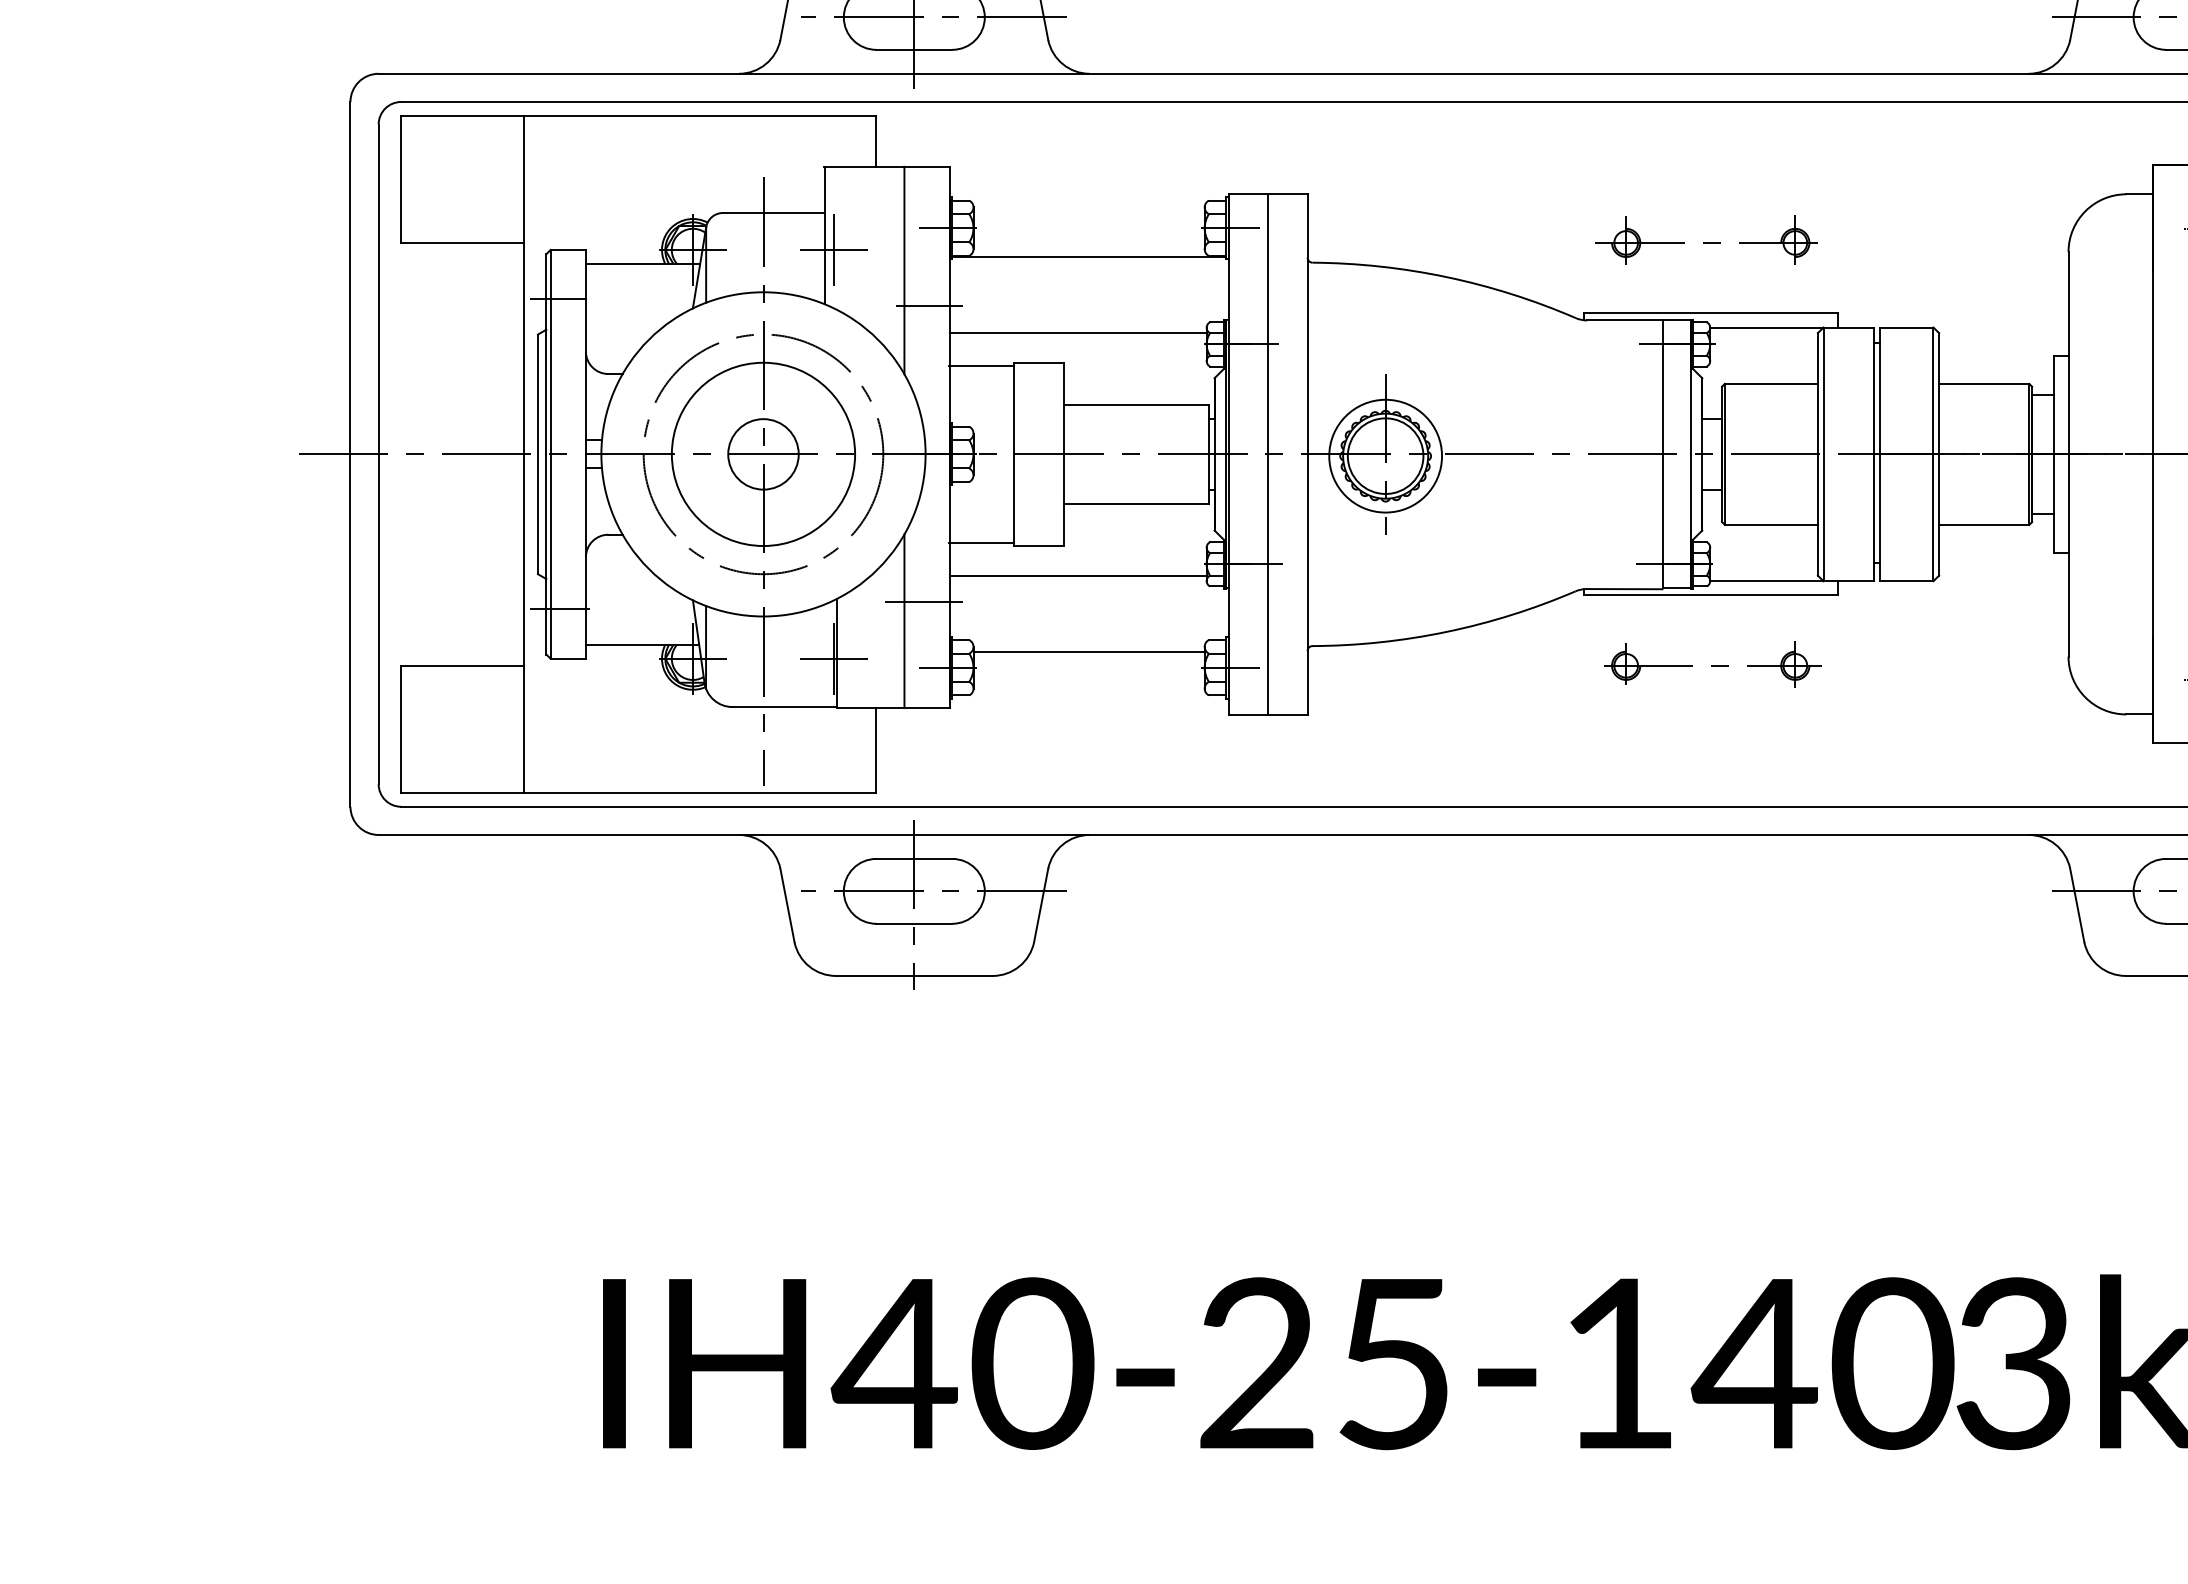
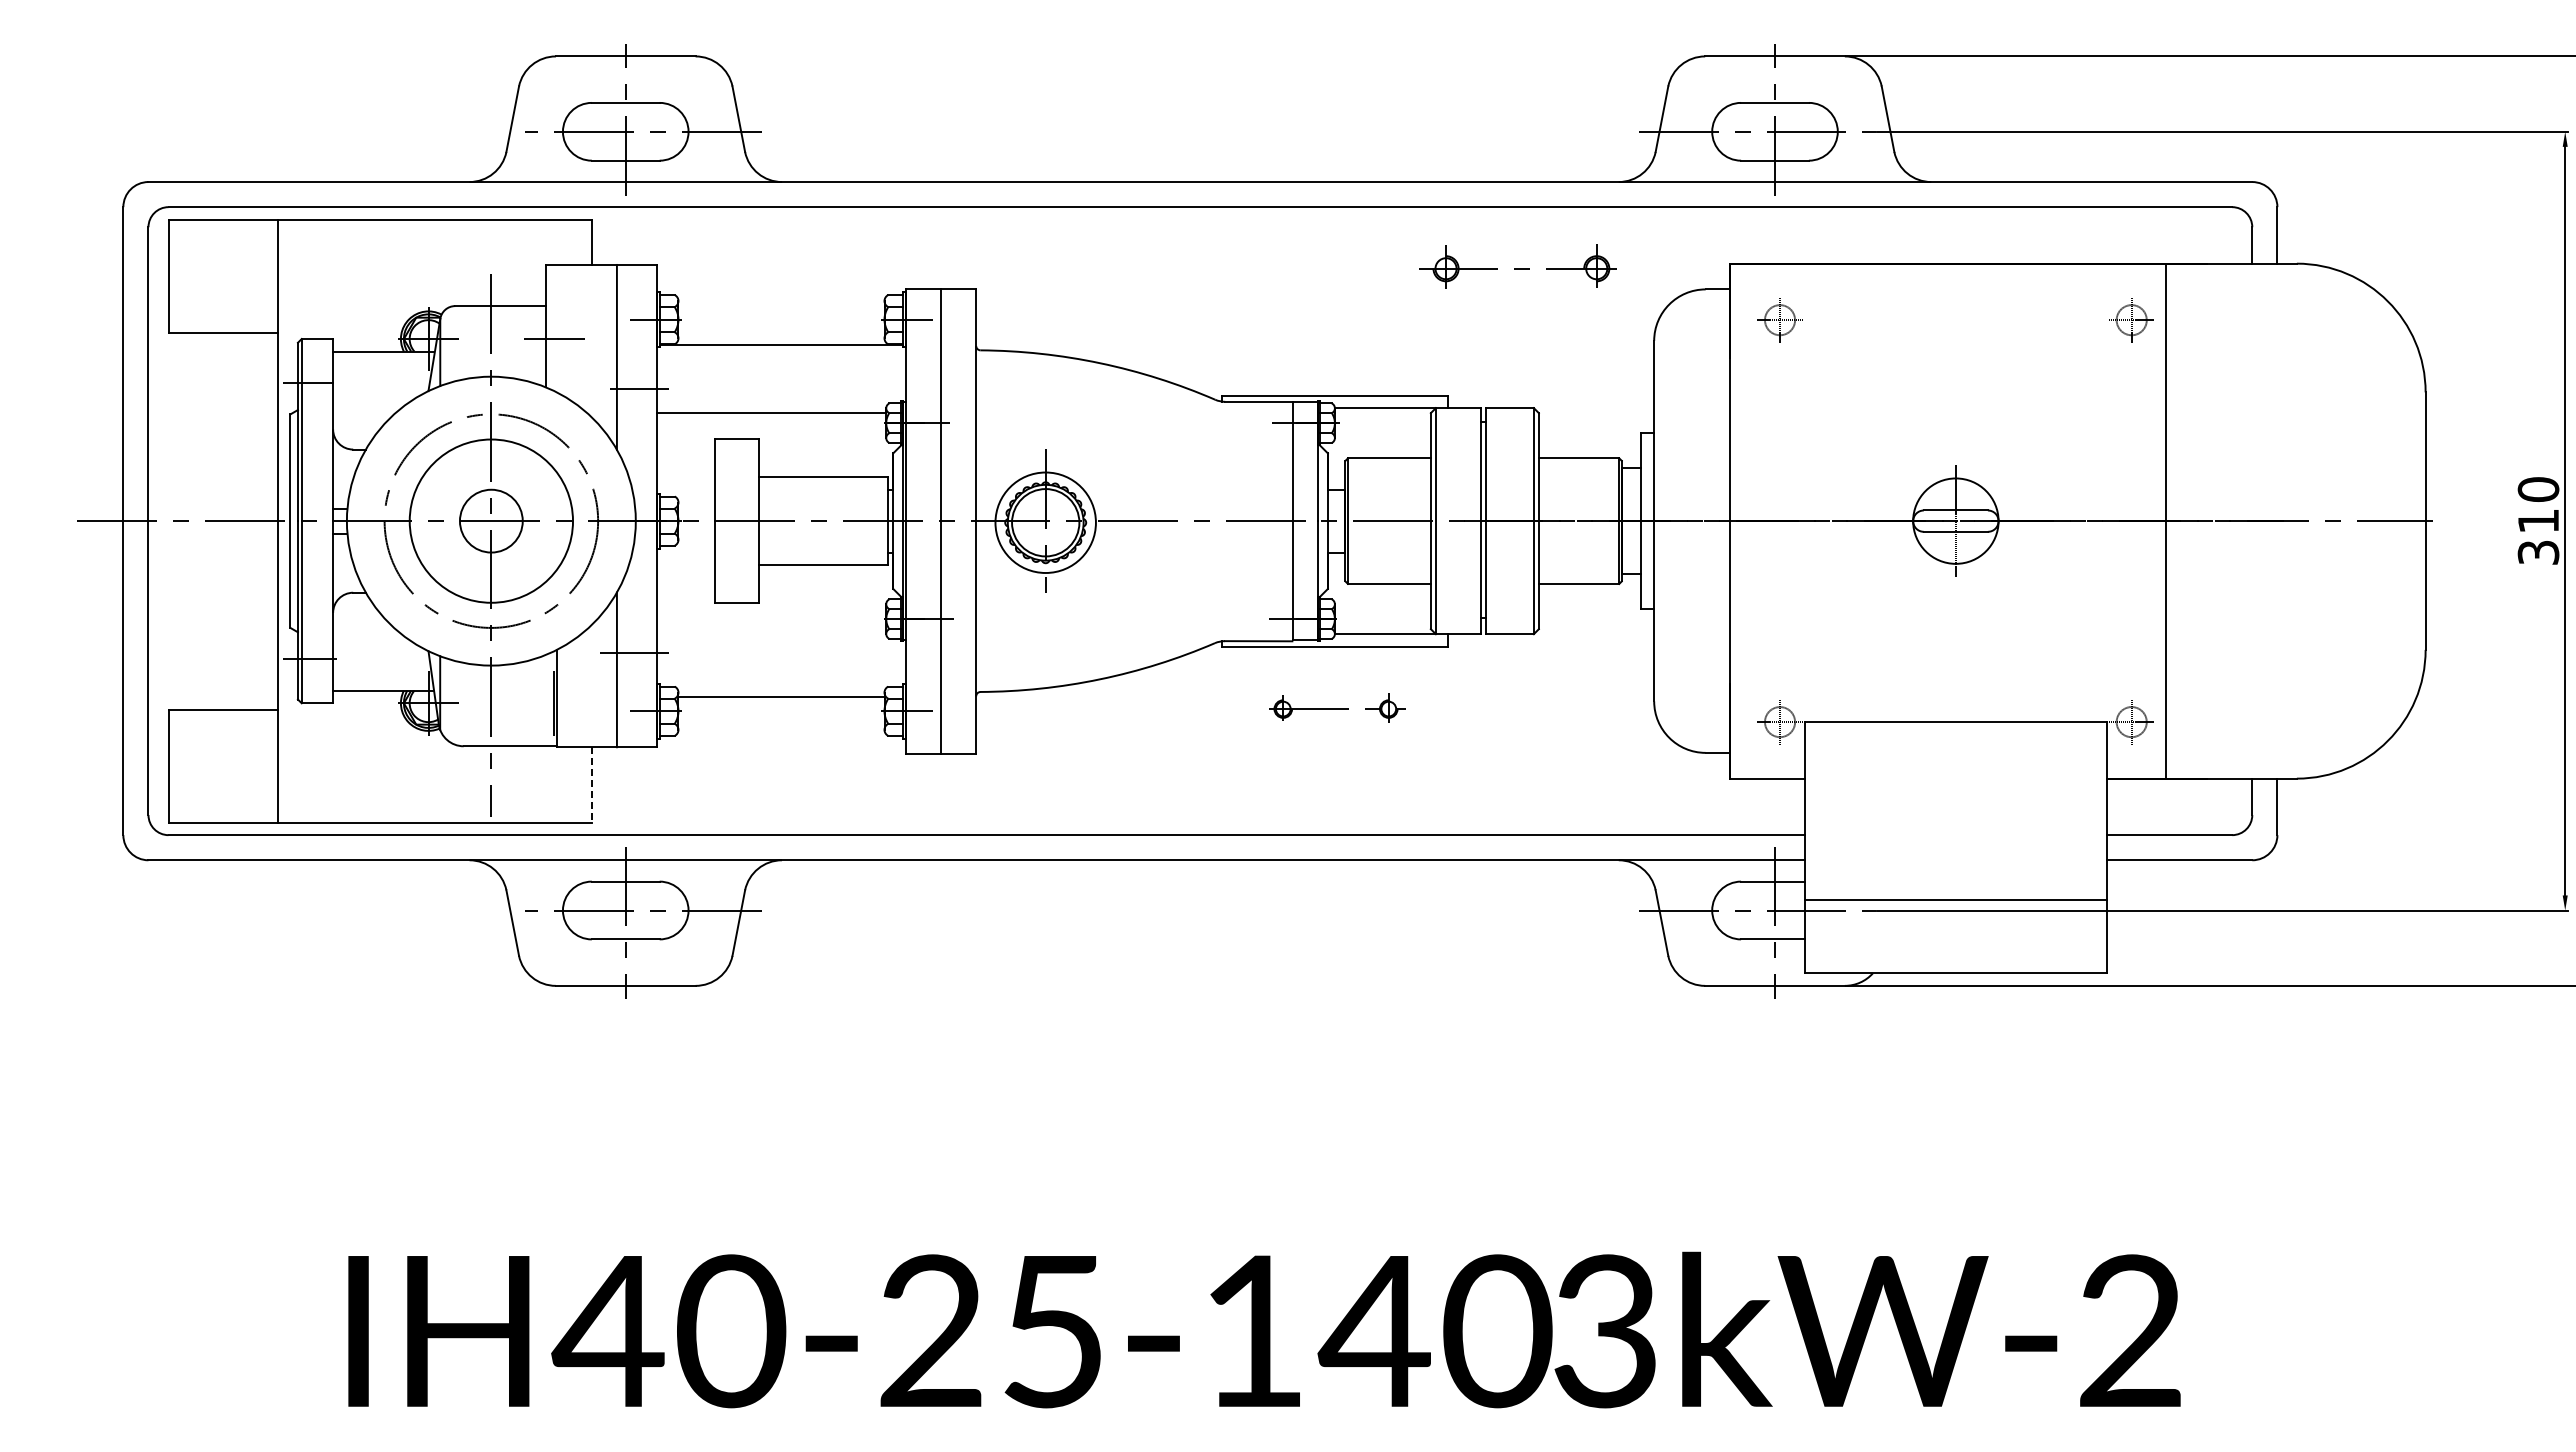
part: (1706, 240) -> (1517, 266), moved
line: (834, 249) -> (554, 338), removed
line: (981, 364) -> (685, 441), removed
line: (981, 543) -> (685, 600), removed
line: (1077, 575) -> (771, 629), removed
line: (833, 659) -> (553, 703), removed
part: (1713, 663) -> (1337, 707), size x0.7
line: (875, 749) -> (591, 784), solid -> dashed

